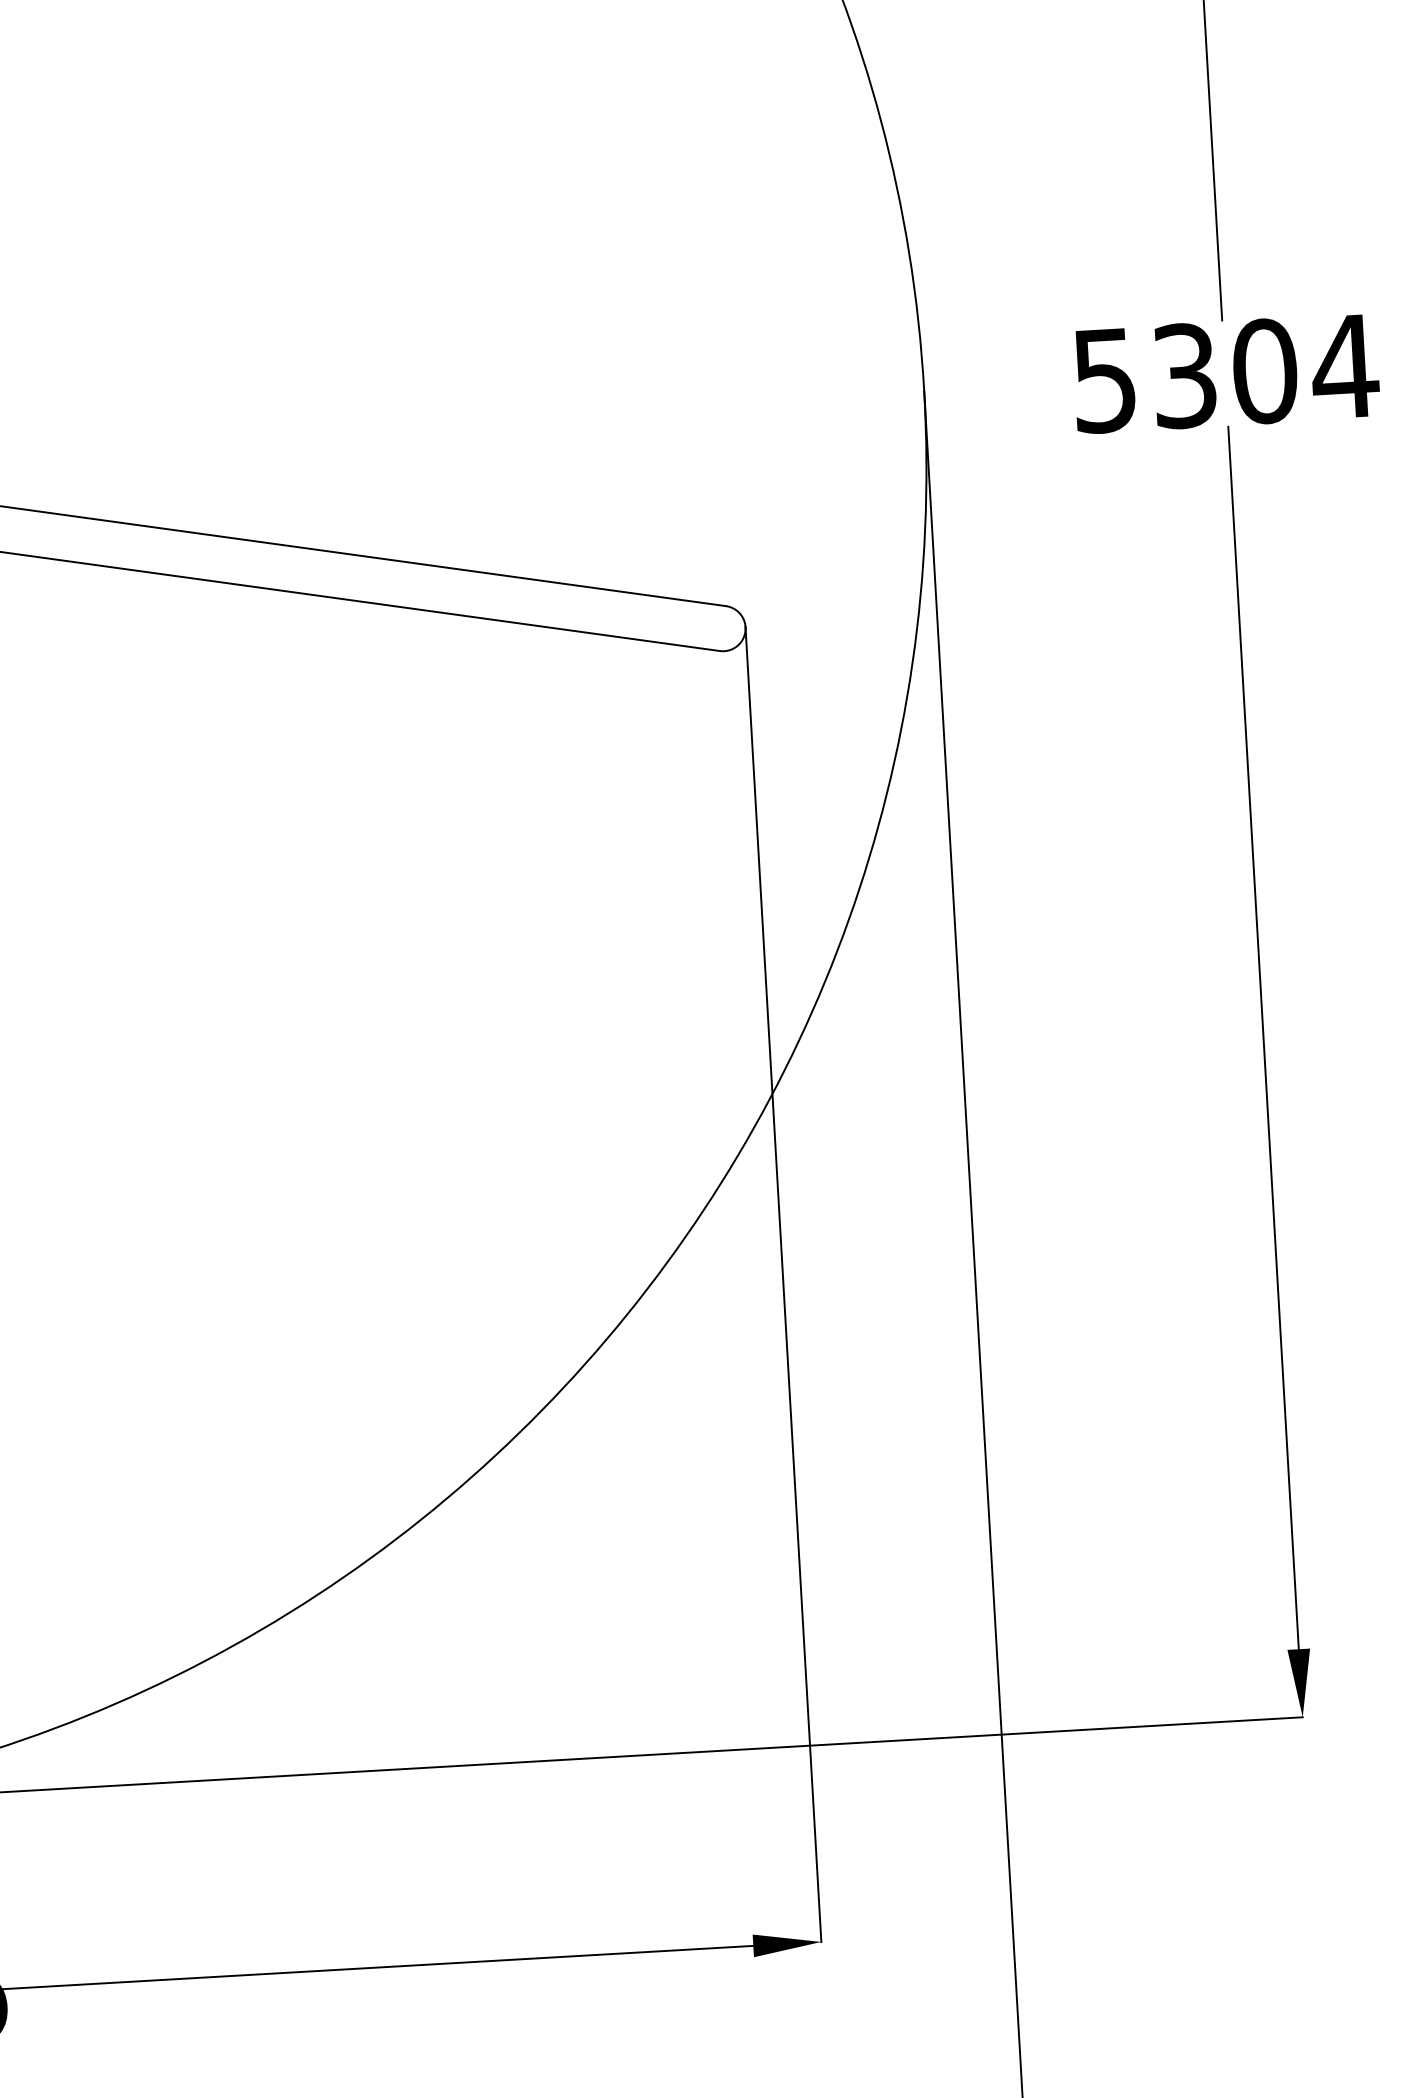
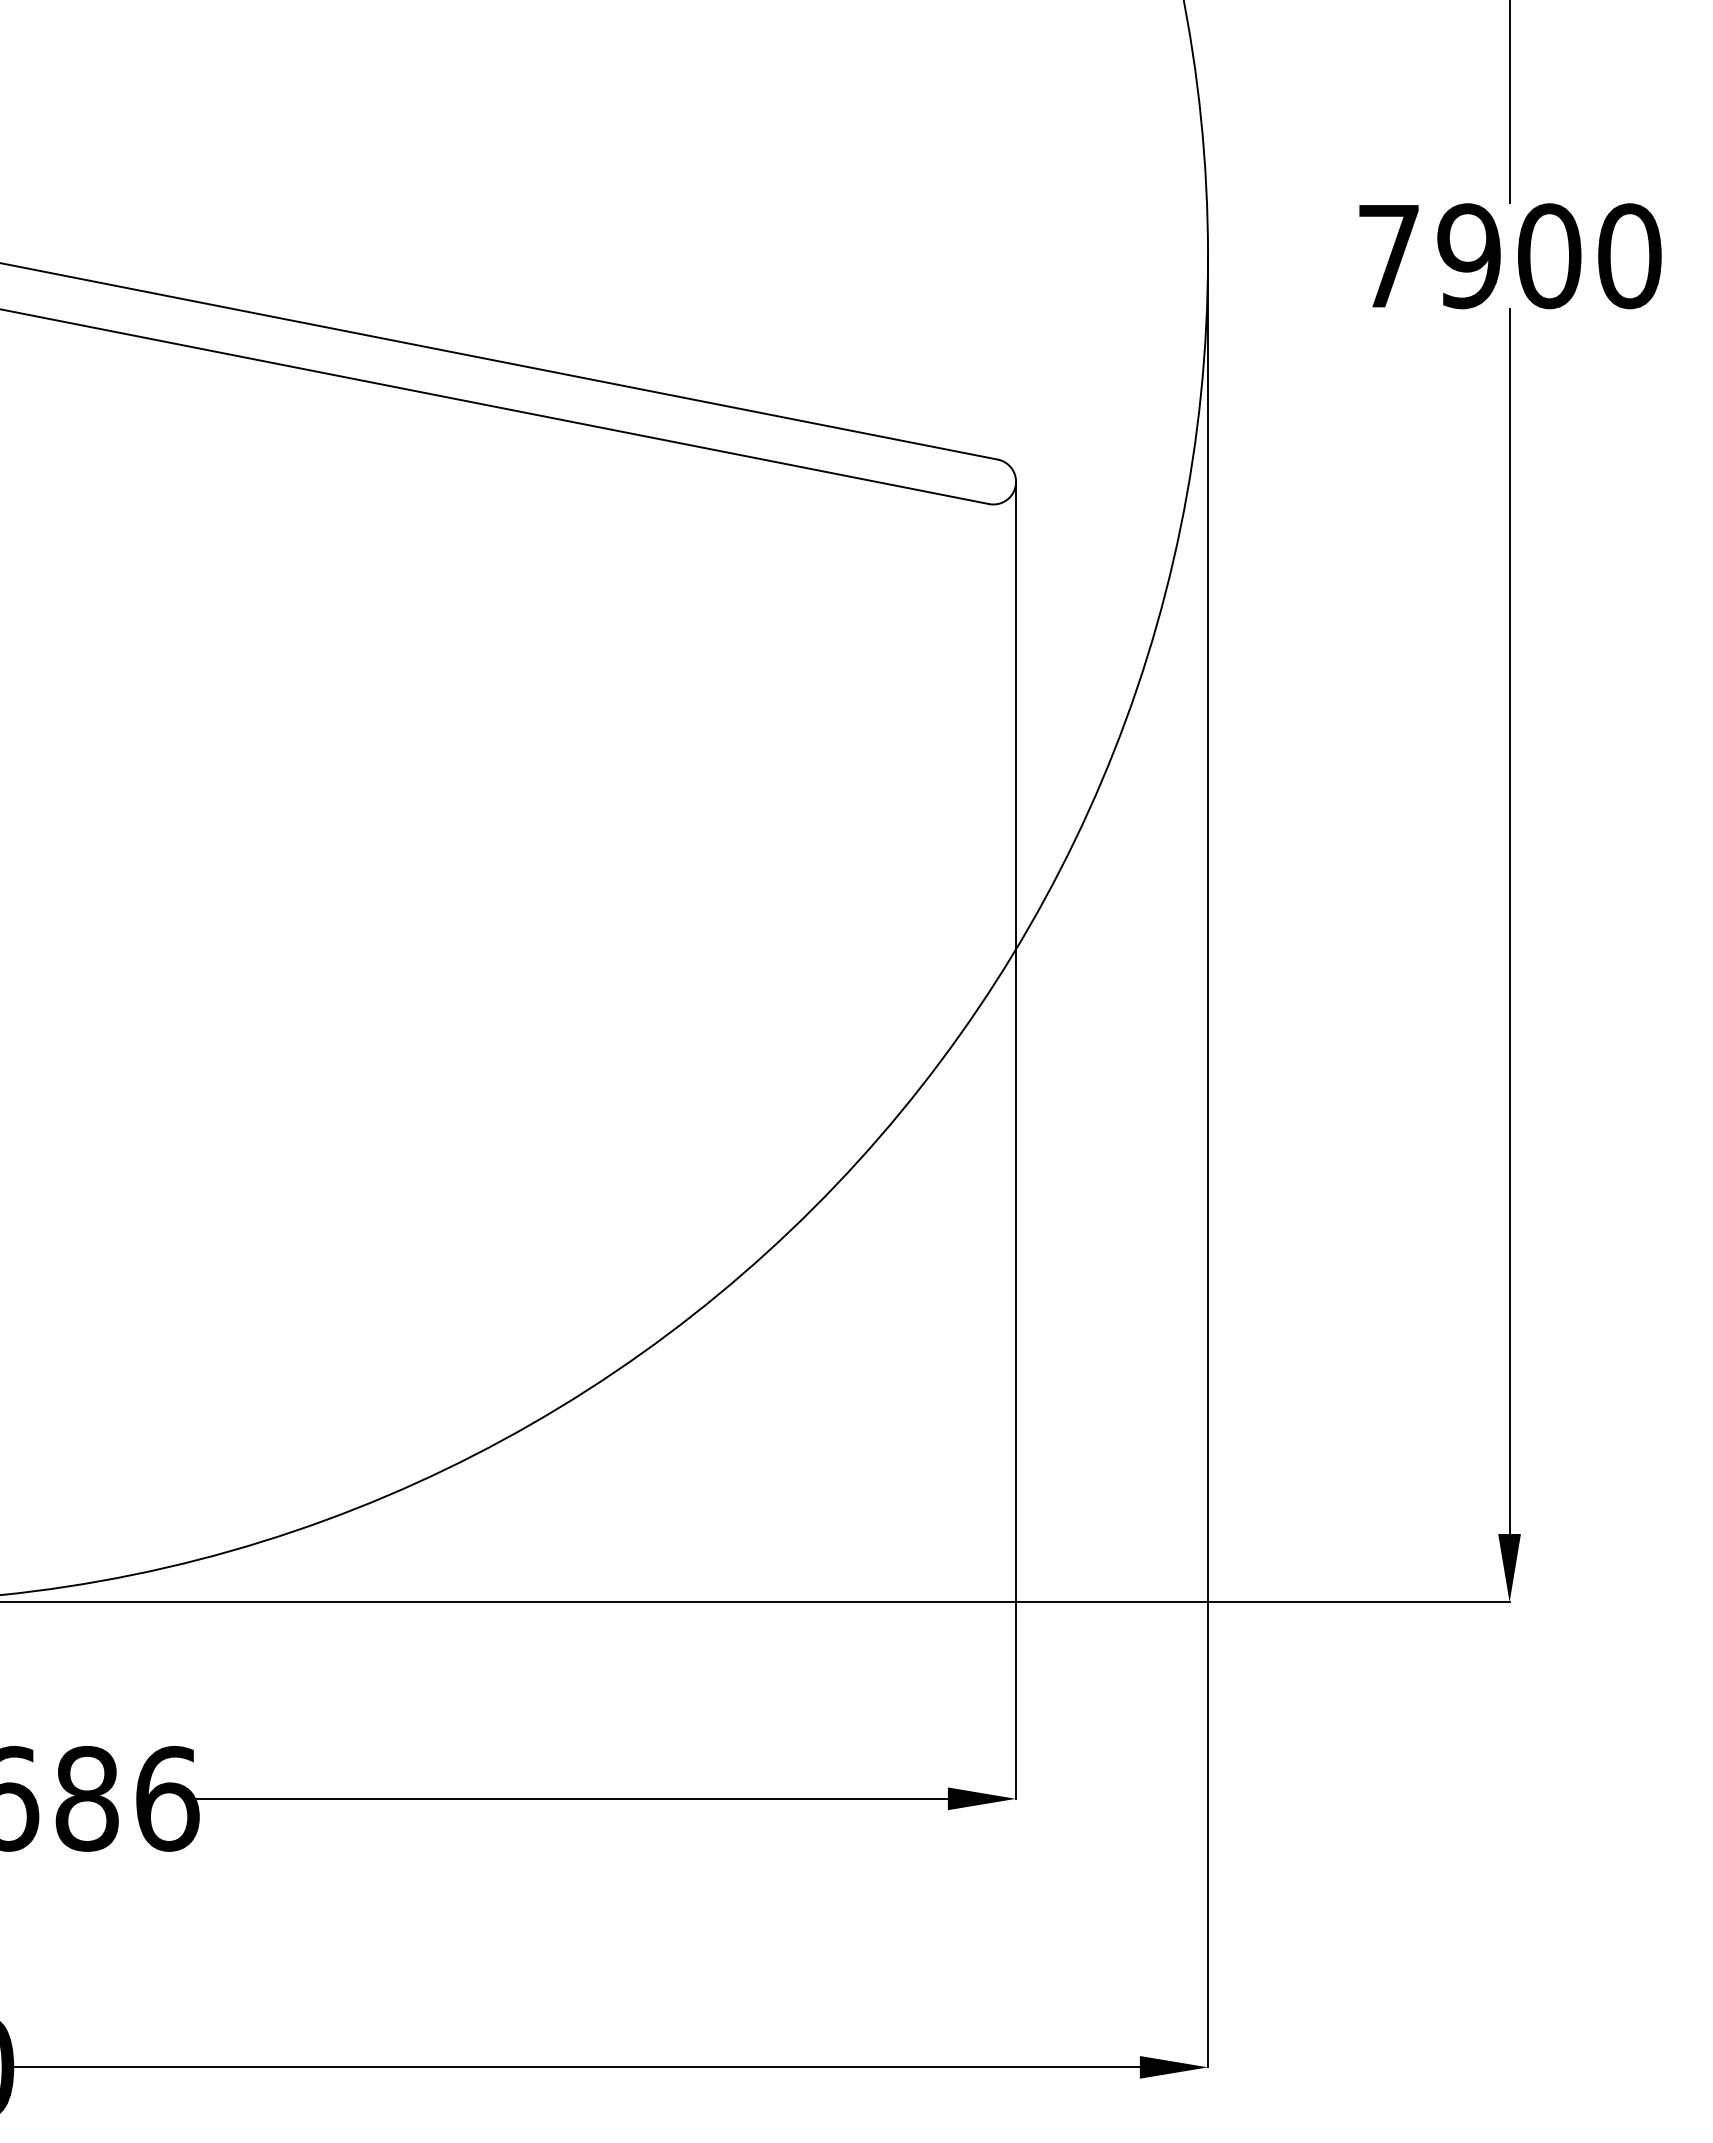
text: (1226, 373) -> (1510, 256), 5304 -> 7900

